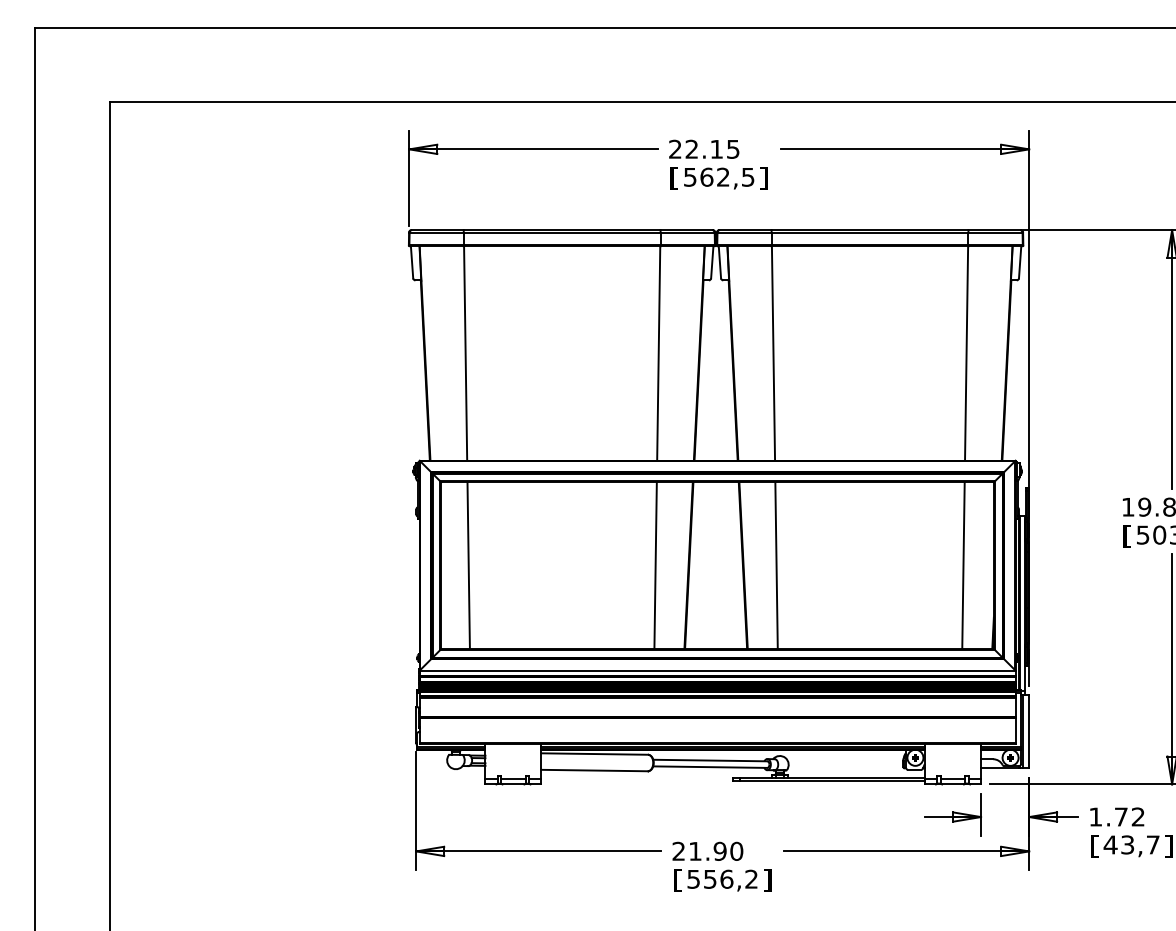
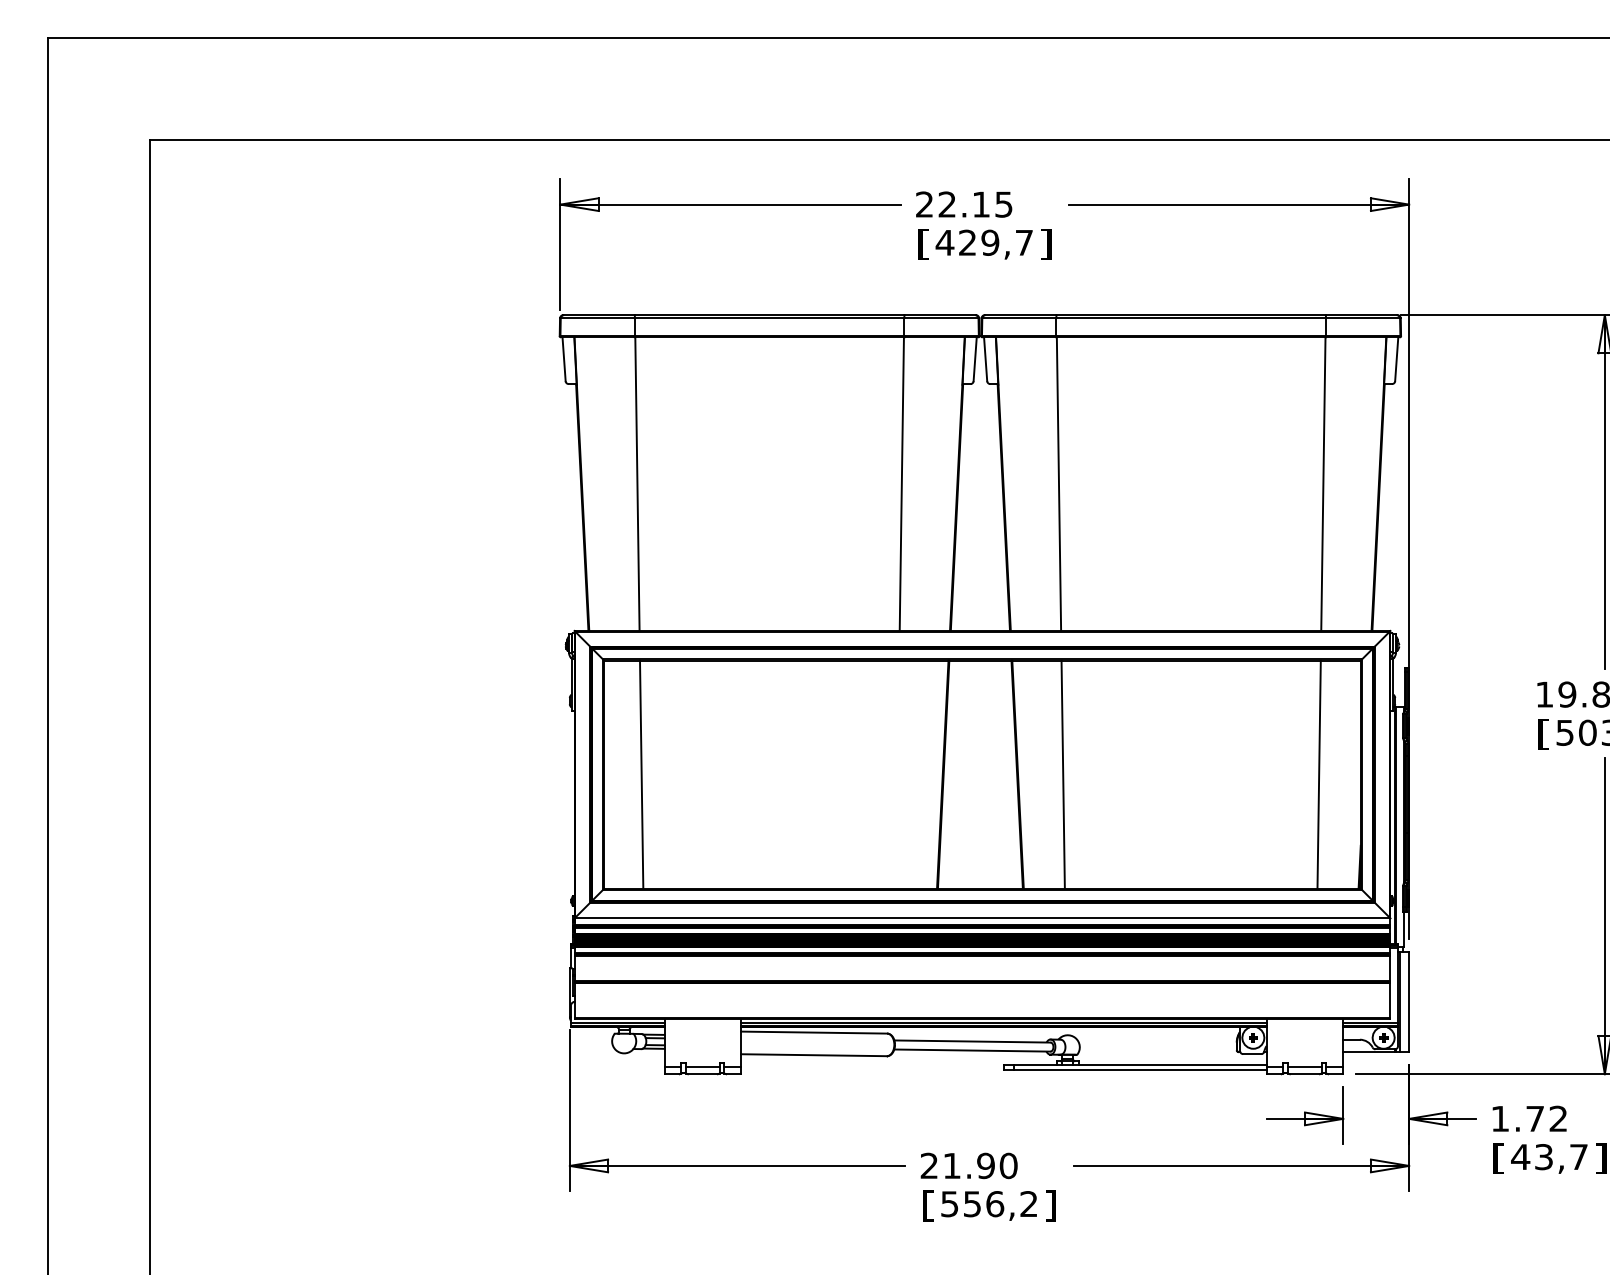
text: (718, 177) -> (983, 242), 562,5 -> 429,7
line: (655, 565) -> (897, 774), removed

